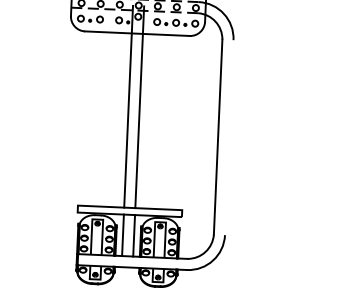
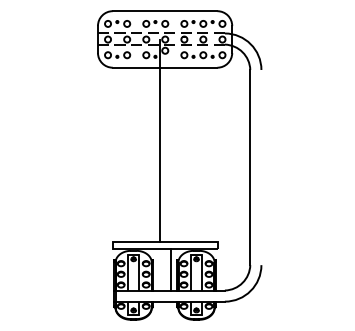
line: (139, 107) -> (170, 141), removed
line: (122, 235) -> (159, 269), removed

